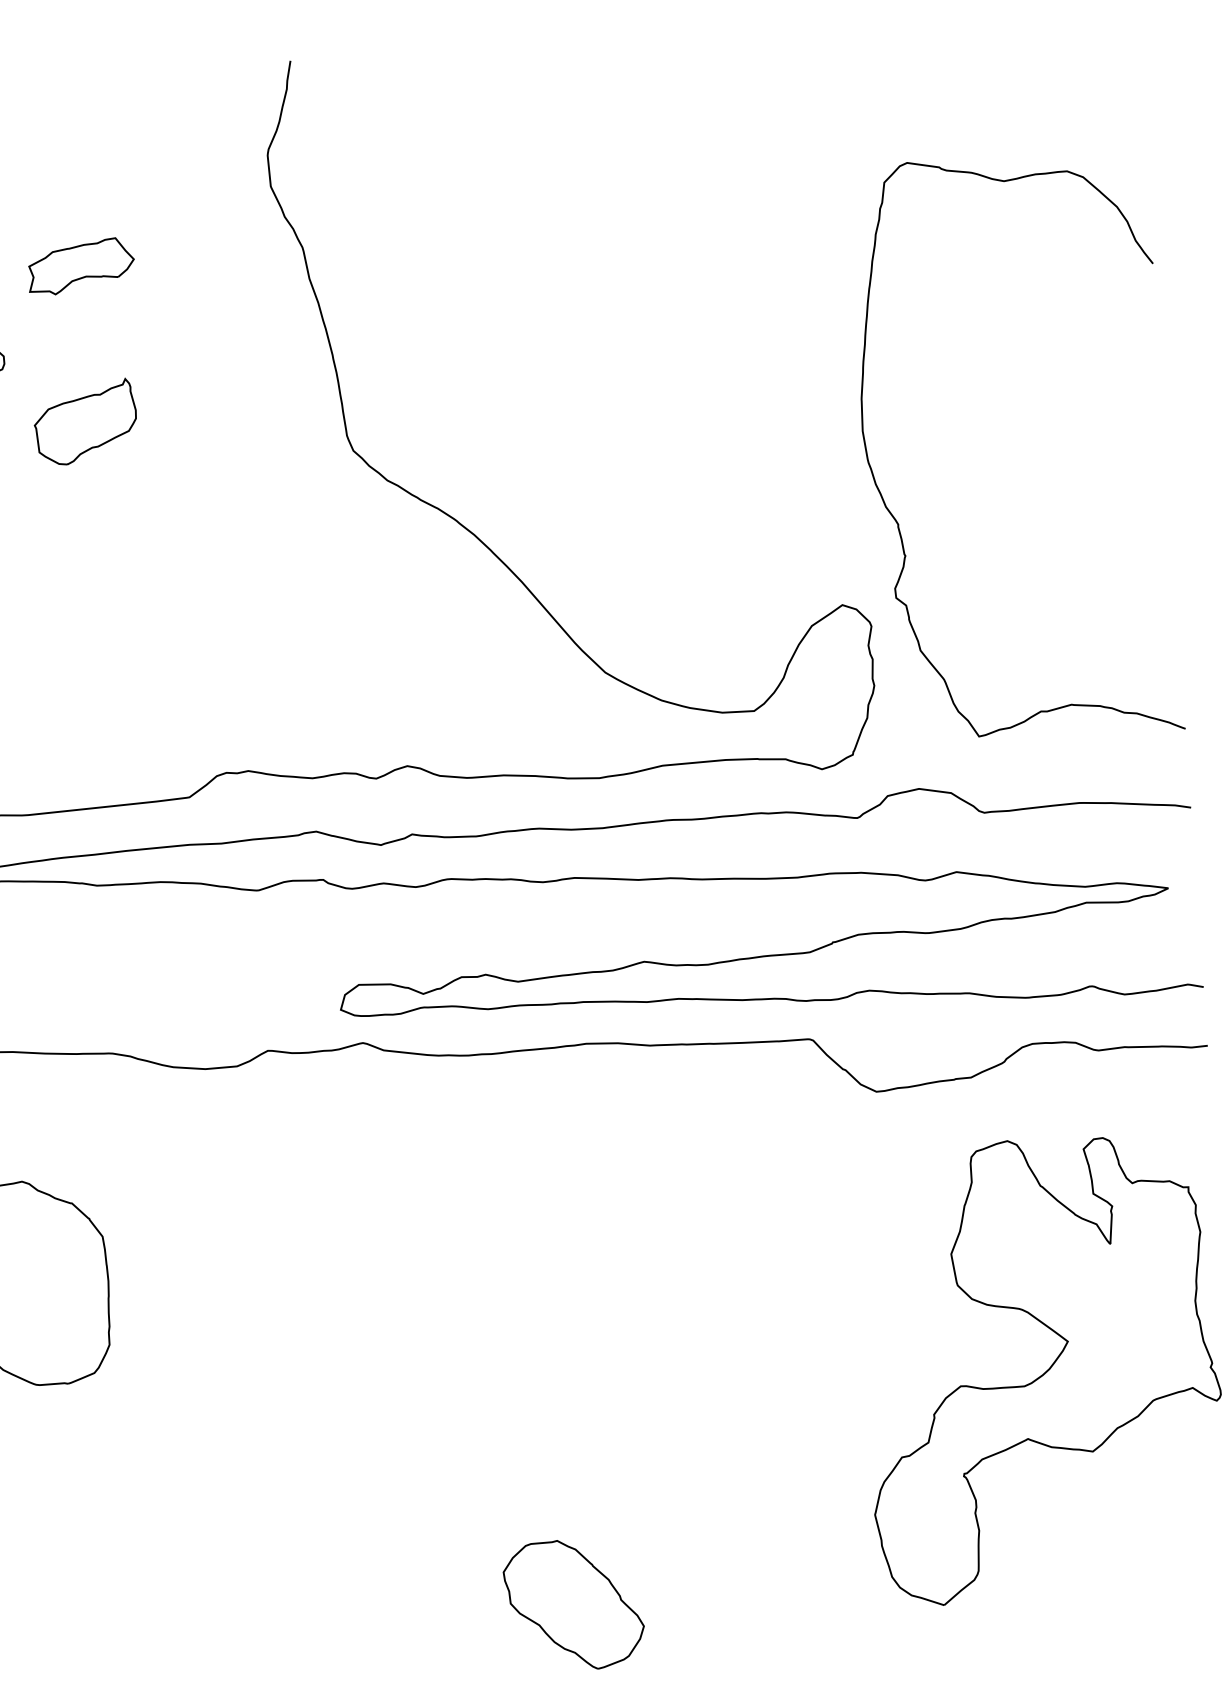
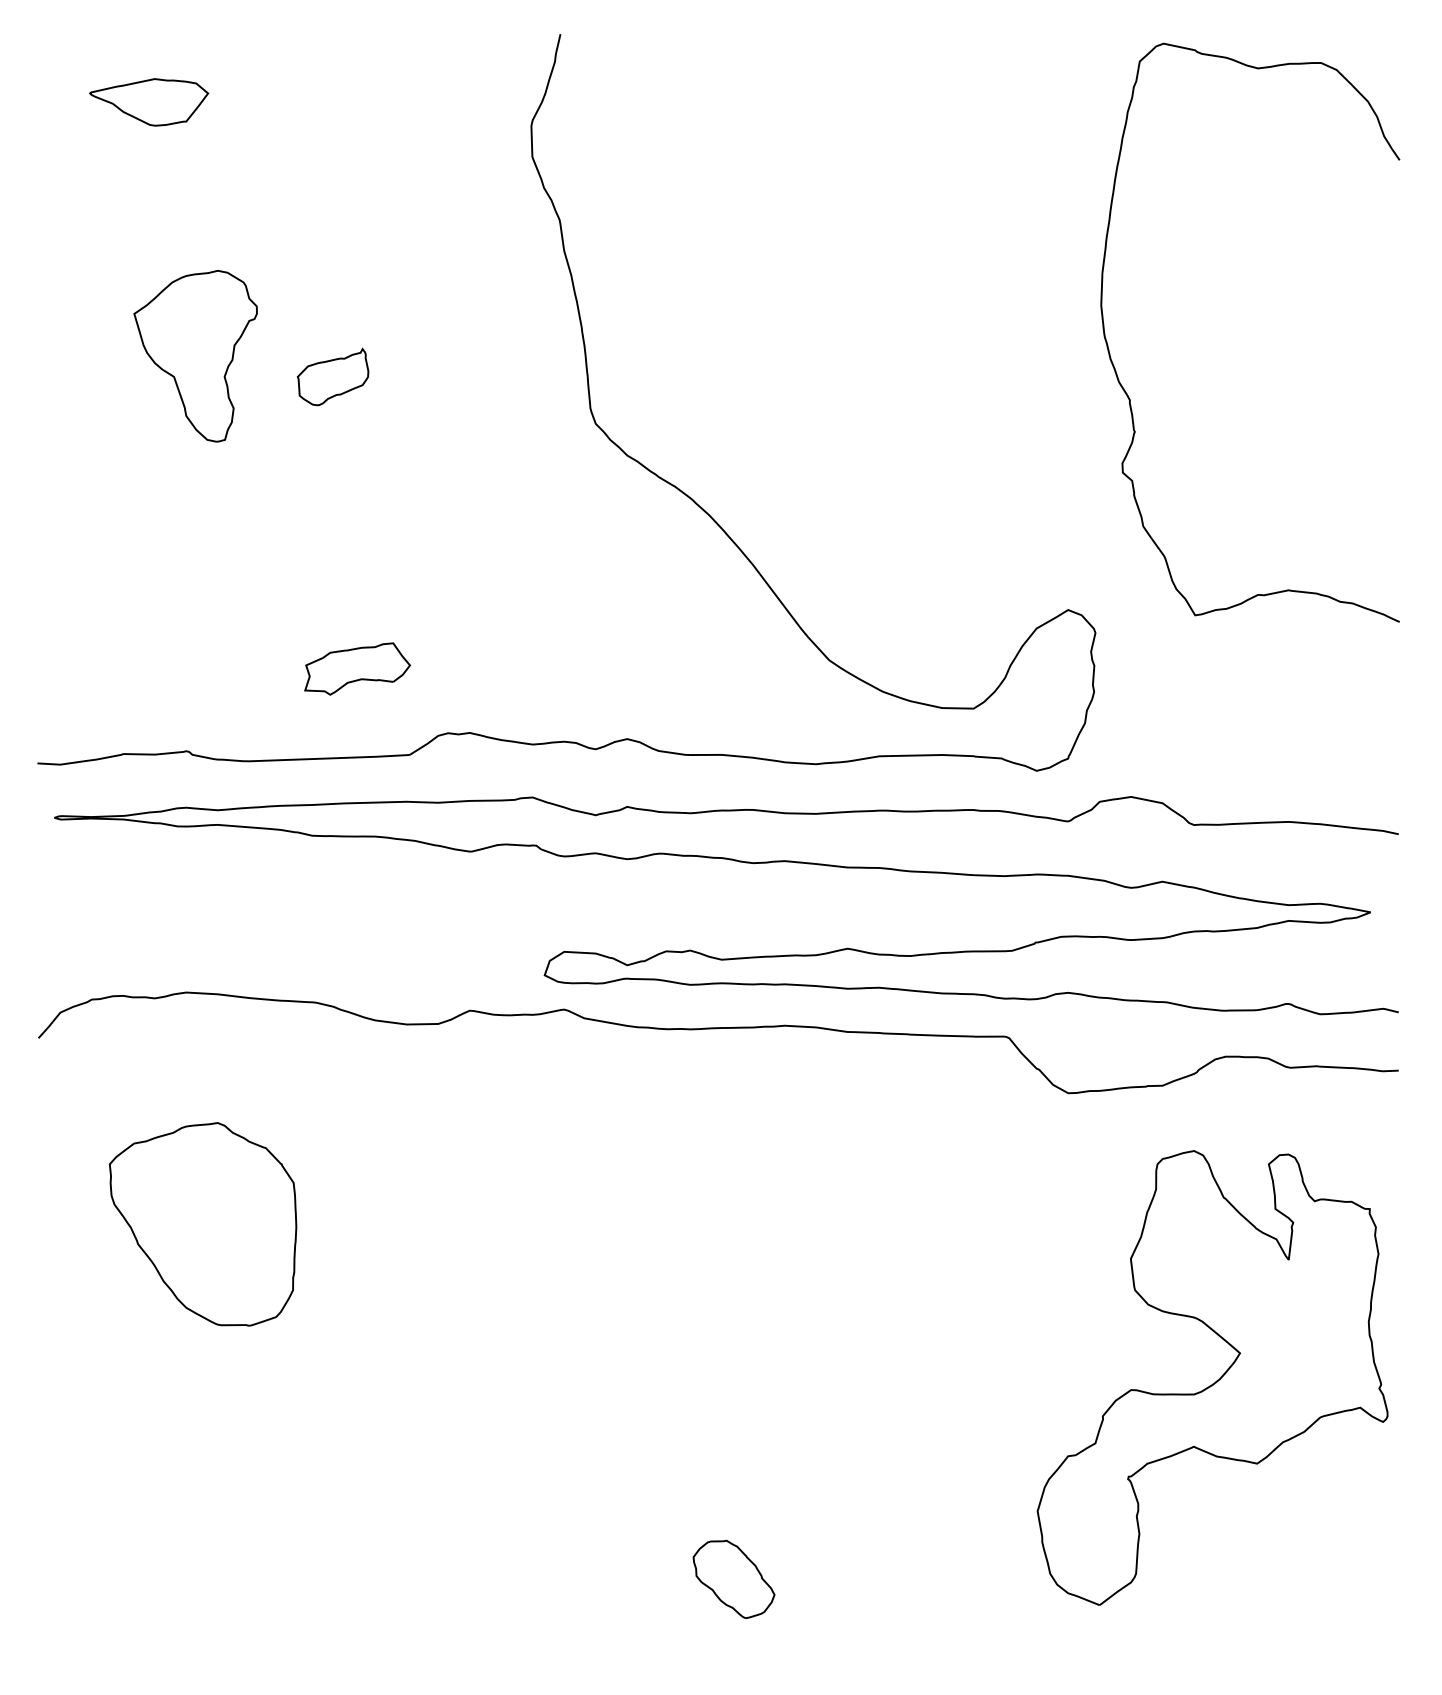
part: (81, 266) -> (357, 668), moved
part: (84, 421) -> (332, 376), size x0.7
curve: (895, 517) -> (1127, 393), moved
part: (573, 1605) -> (733, 1579), size x0.6

